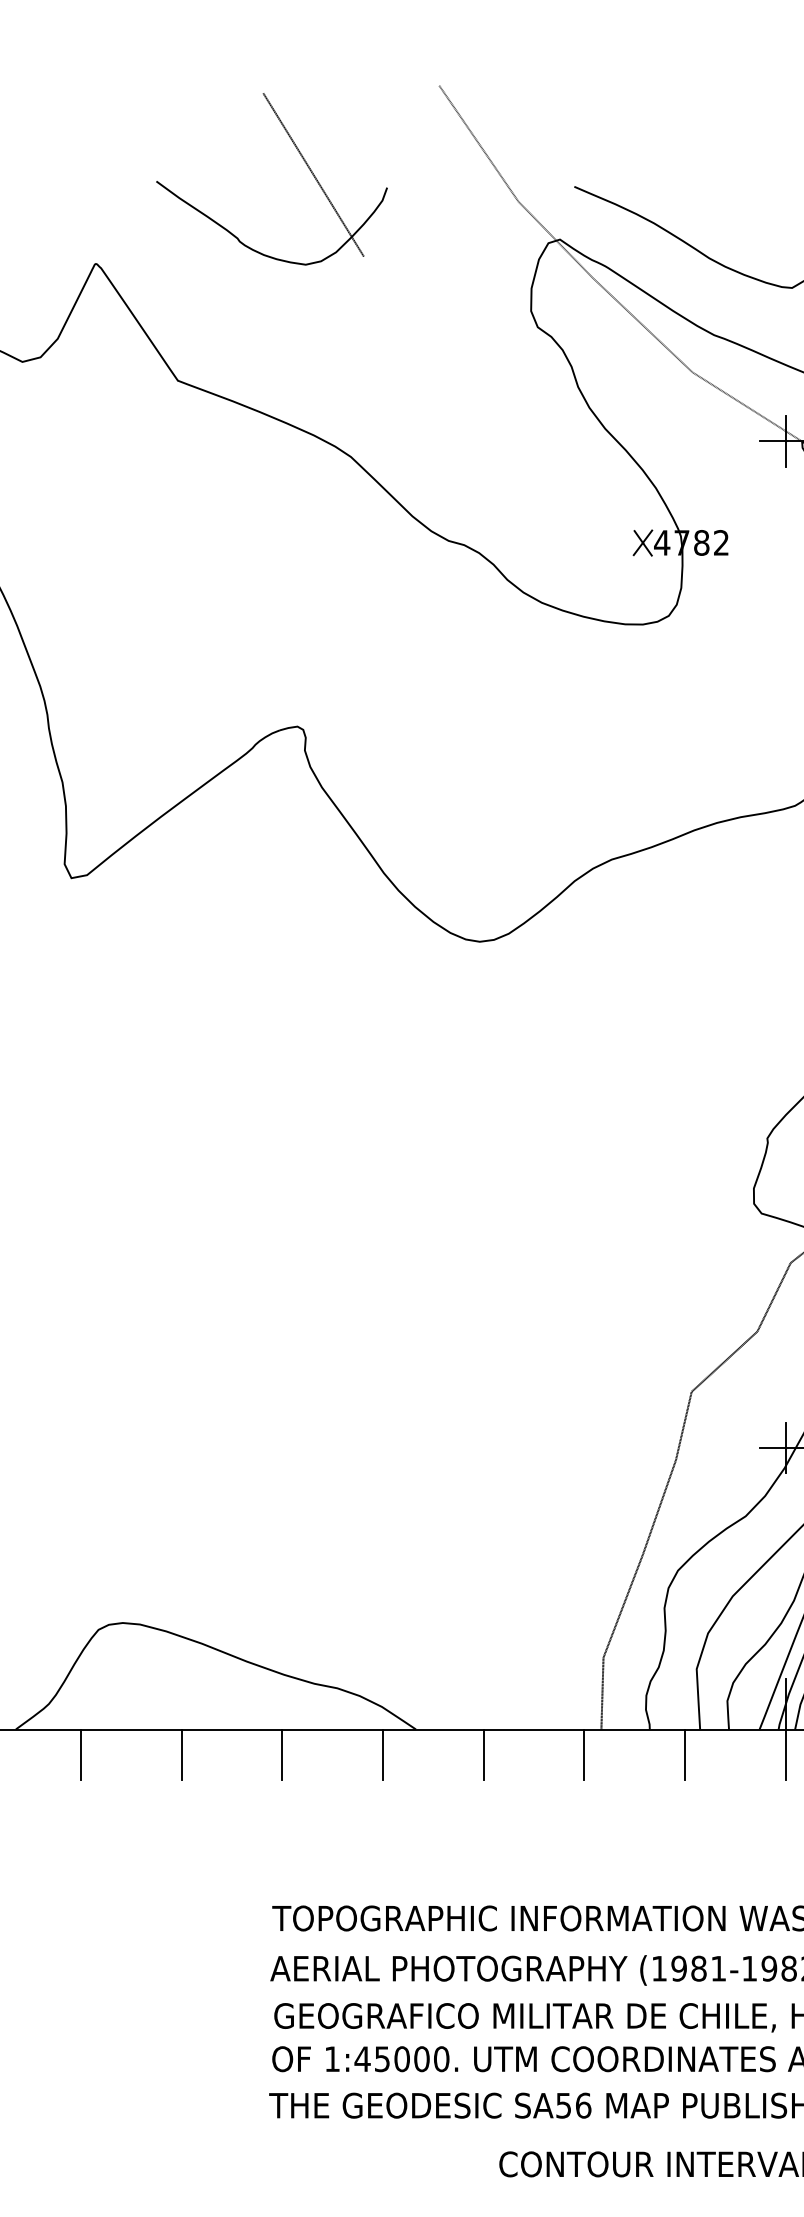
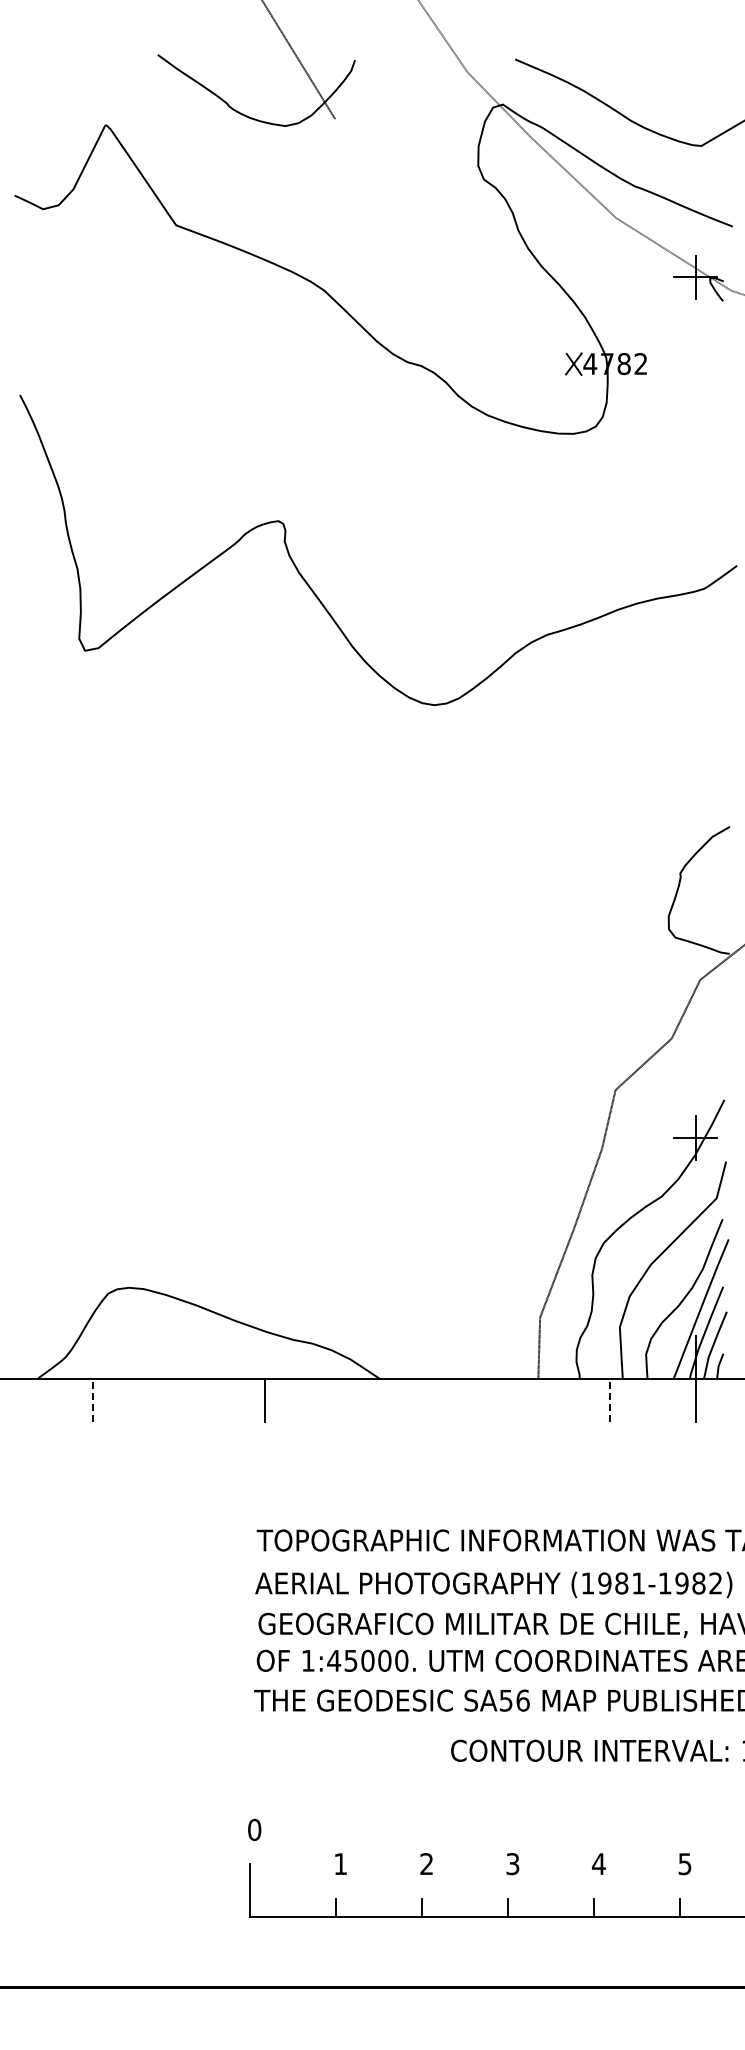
line: (81, 1754) -> (93, 1400), solid -> dashed
line: (181, 1754) -> (179, 1400), removed
line: (382, 1754) -> (351, 1400), removed
line: (483, 1754) -> (437, 1400), removed
line: (584, 1754) -> (523, 1400), removed
line: (684, 1754) -> (609, 1400), solid -> dashed

